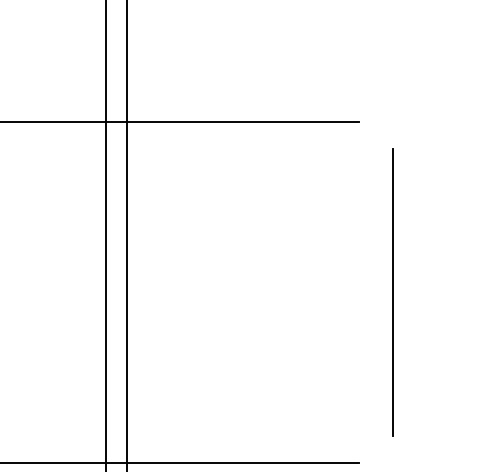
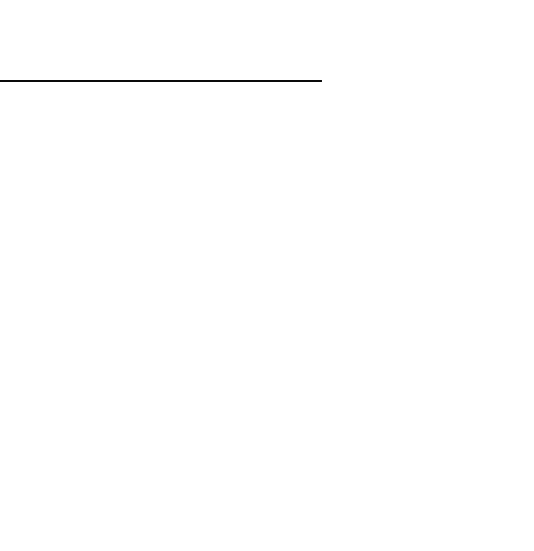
line: (393, 292) -> (368, 318), removed

